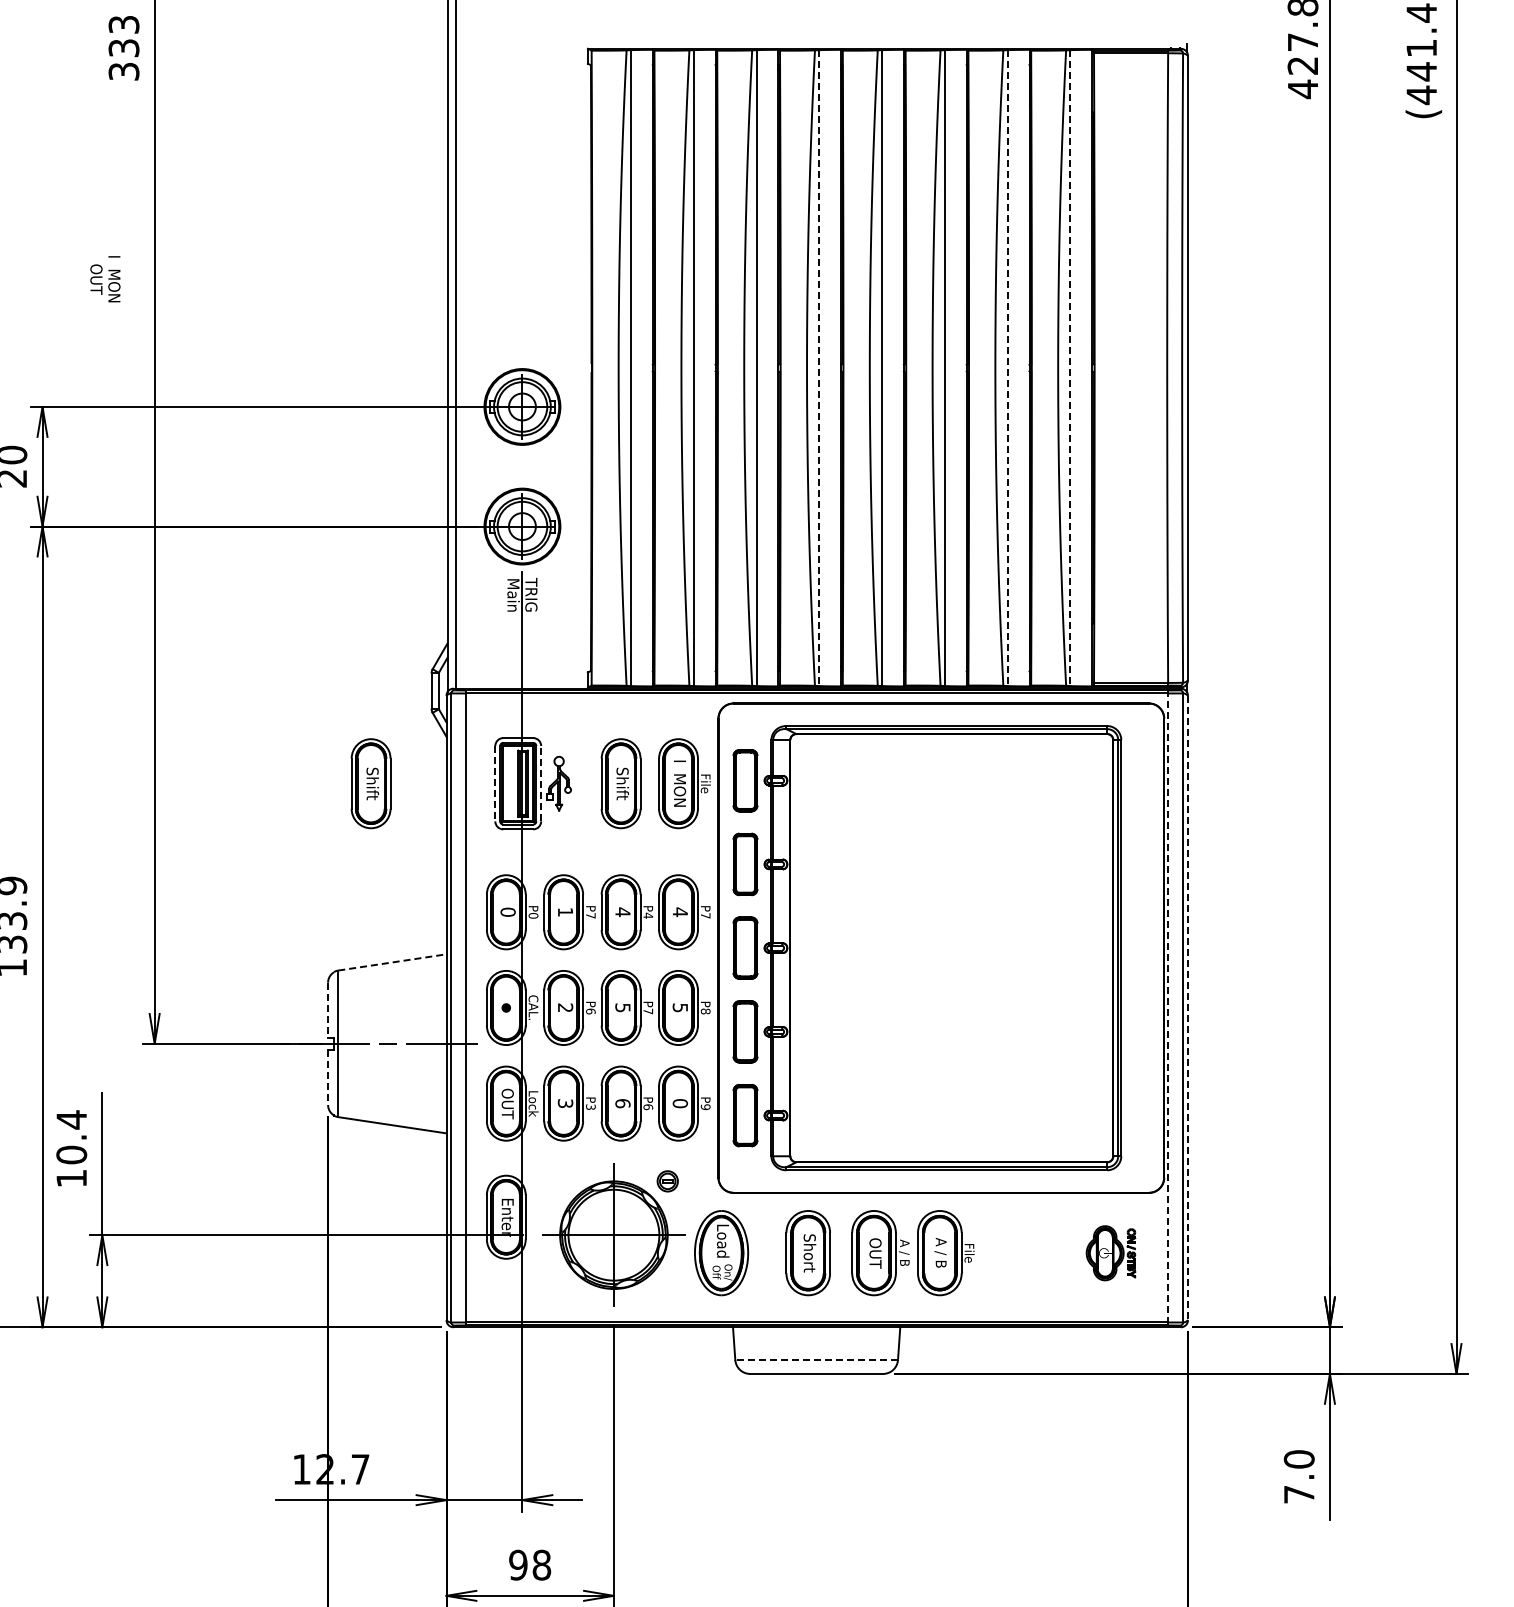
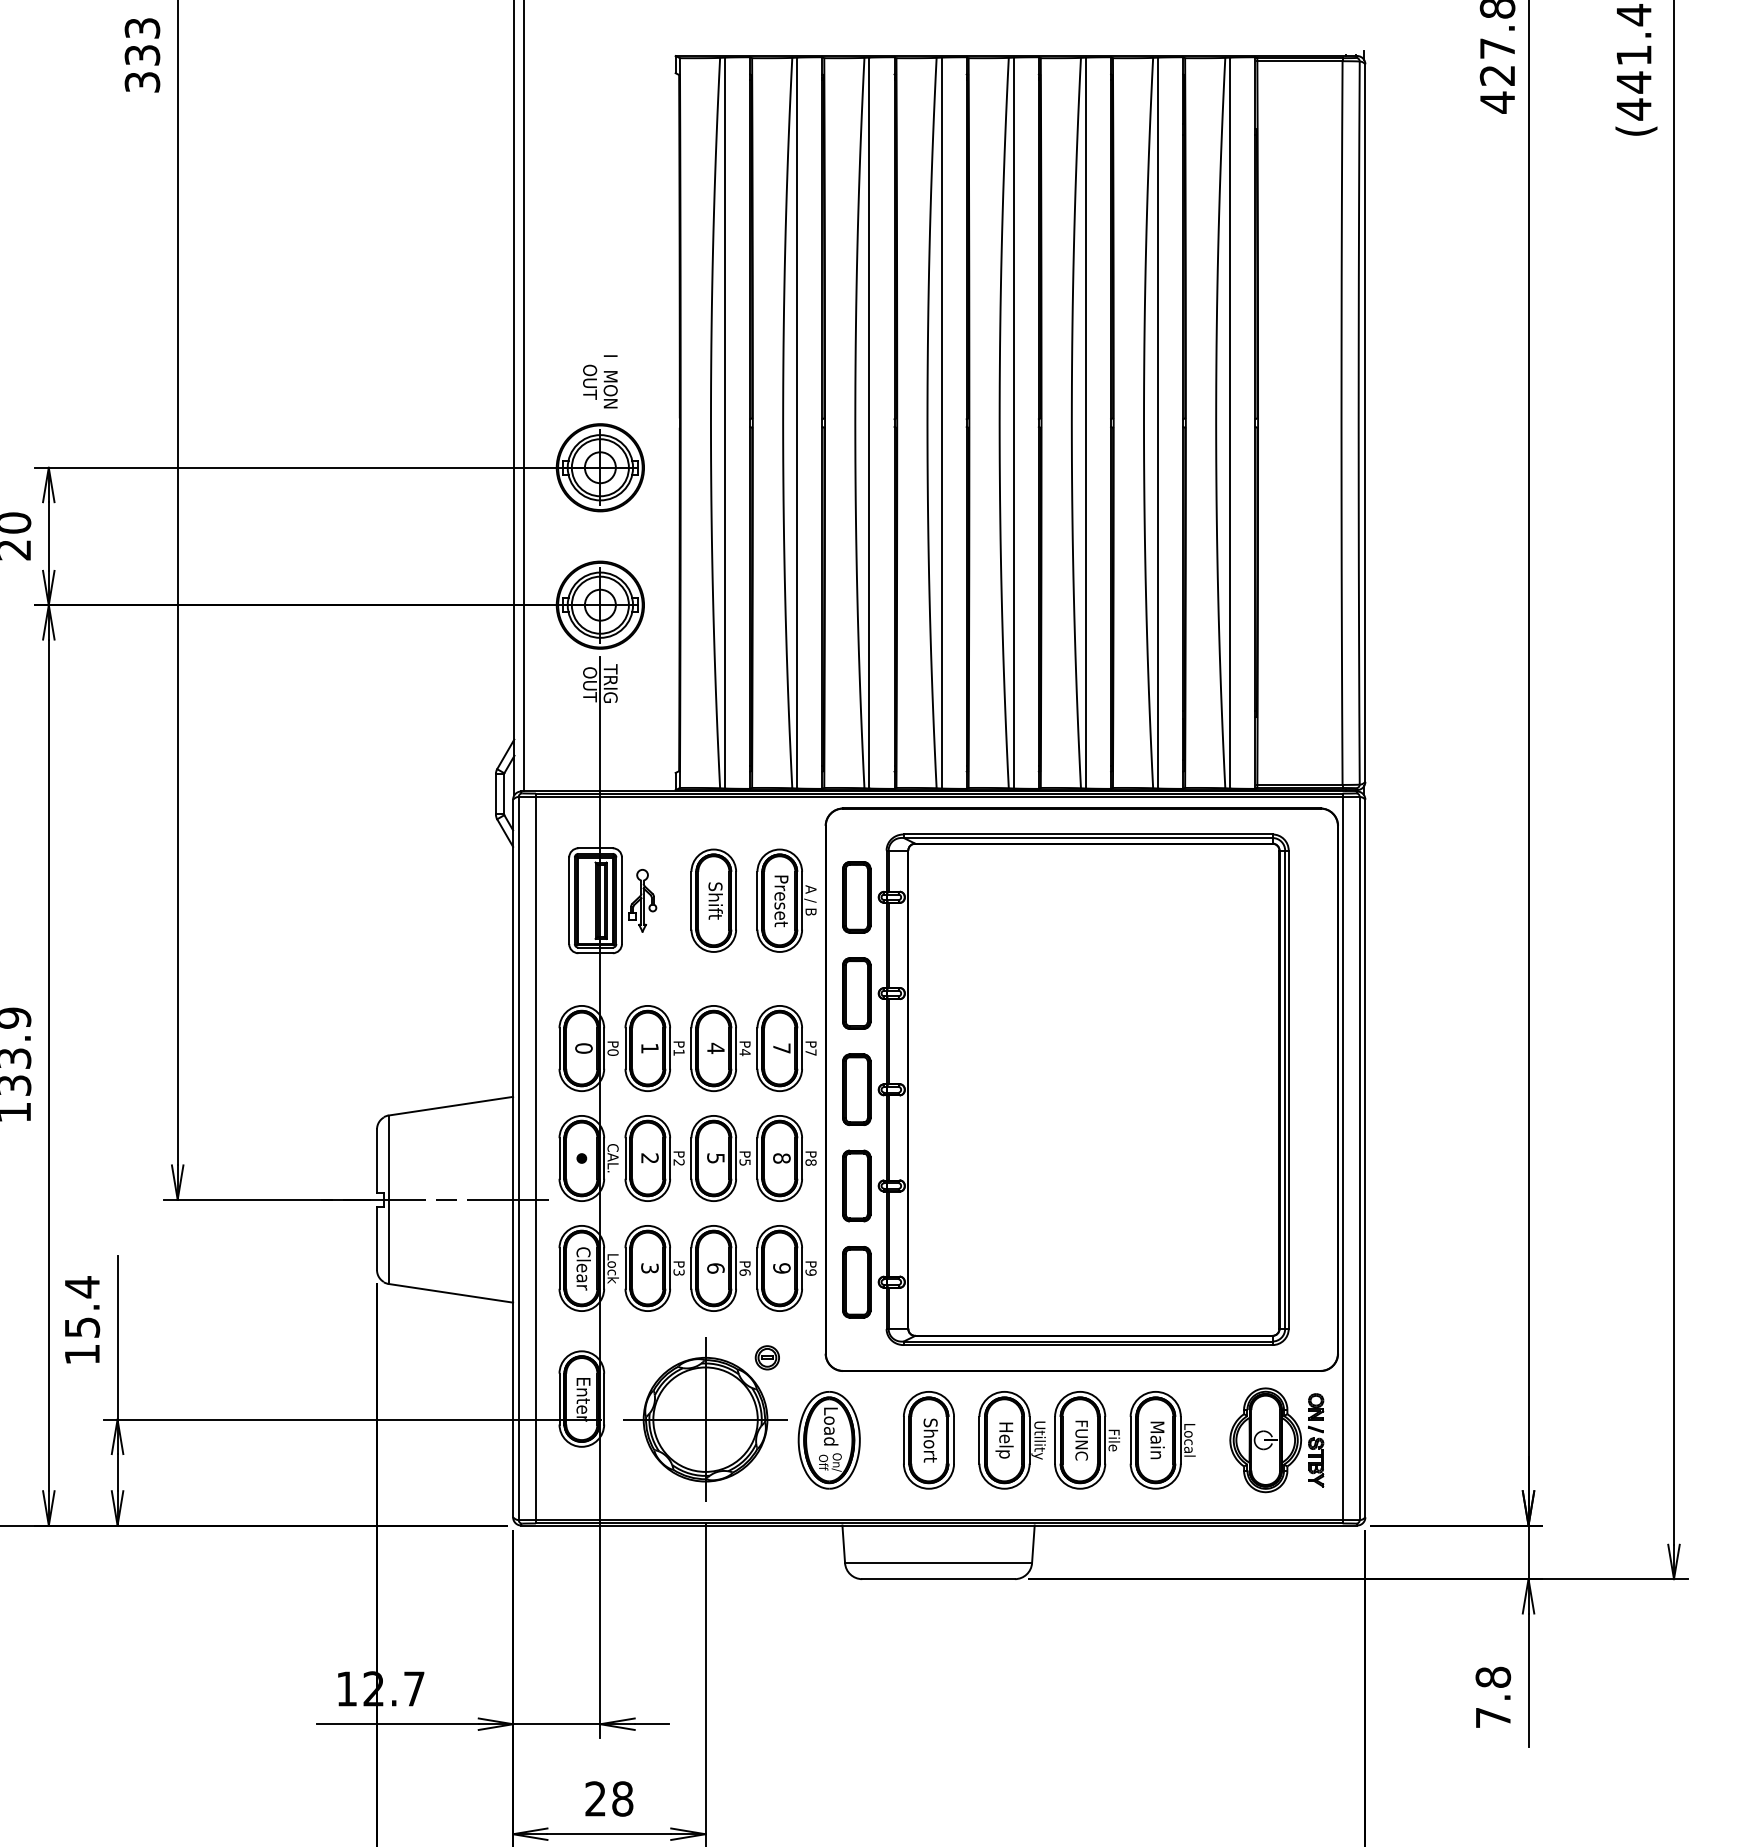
text: (105, 279) -> (600, 382), moved
line: (819, 368) -> (941, 423), dashed -> solid
line: (1007, 368) -> (1157, 423), dashed -> solid
line: (1070, 368) -> (1230, 423), dashed -> solid
text: (513, 595) -> (590, 684), Main -> OUT
part: (370, 783) -> (425, 900), removed
line: (495, 783) -> (569, 900), dashed -> solid
line: (541, 783) -> (622, 900), dashed -> solid
text: (679, 783) -> (780, 900), I  MON -> Preset
text: (704, 783) -> (809, 900), File -> A / B
text: (680, 912) -> (782, 1048), 4 -> 7
text: (590, 915) -> (678, 1052), P7 -> P1
line: (392, 962) -> (451, 1106), dashed -> solid
text: (680, 1007) -> (782, 1157), 5 -> 8
line: (1168, 1008) -> (1342, 1159), dashed -> solid
line: (1188, 1008) -> (1365, 1159), dashed -> solid
line: (328, 1010) -> (377, 1161), dashed -> solid
text: (590, 1011) -> (678, 1162), P6 -> P2
text: (647, 1011) -> (744, 1162), P7 -> P5
line: (328, 1077) -> (377, 1238), dashed -> solid
text: (507, 1103) -> (583, 1268), OUT -> Clear
text: (679, 1103) -> (780, 1268), 0 -> 9
text: (71, 1154) -> (82, 1326), 10.4 -> 15.4
text: (903, 1252) -> (1038, 1439), A / B -> Utility
text: (873, 1253) -> (1003, 1440), OUT -> Help
text: (940, 1253) -> (1080, 1440), A / B -> FUNC
part: (1011, 1253) -> (1162, 1440), added
part: (1110, 1253) -> (1276, 1440), size x1.67
line: (816, 1360) -> (938, 1563), dashed -> solid
text: (1299, 1459) -> (1493, 1677), 7.0 -> 7.8
text: (518, 1564) -> (595, 1798), 98 -> 28

